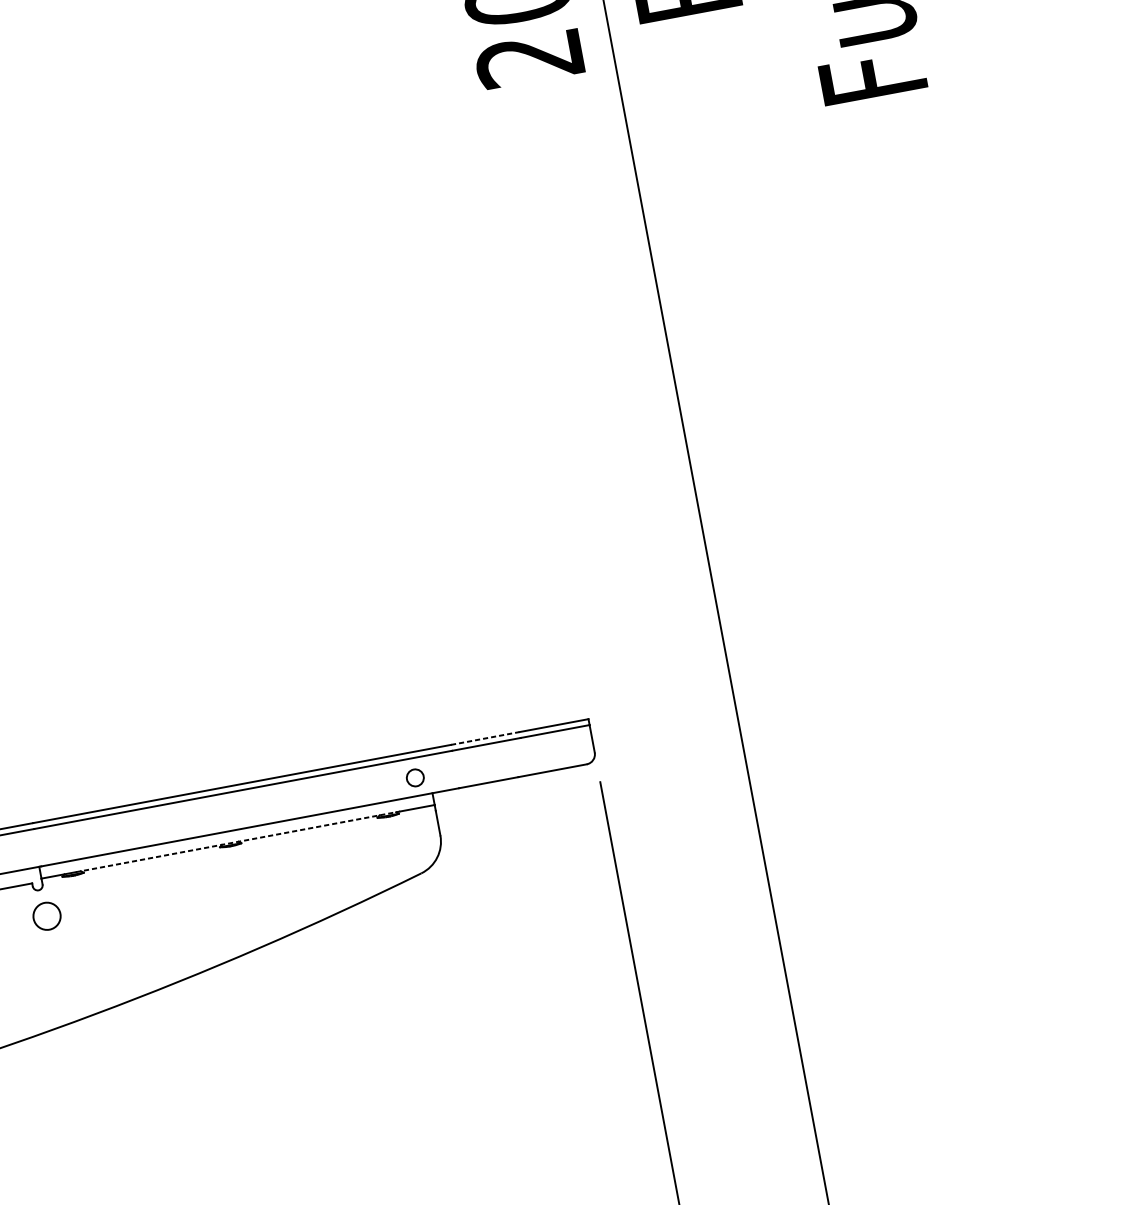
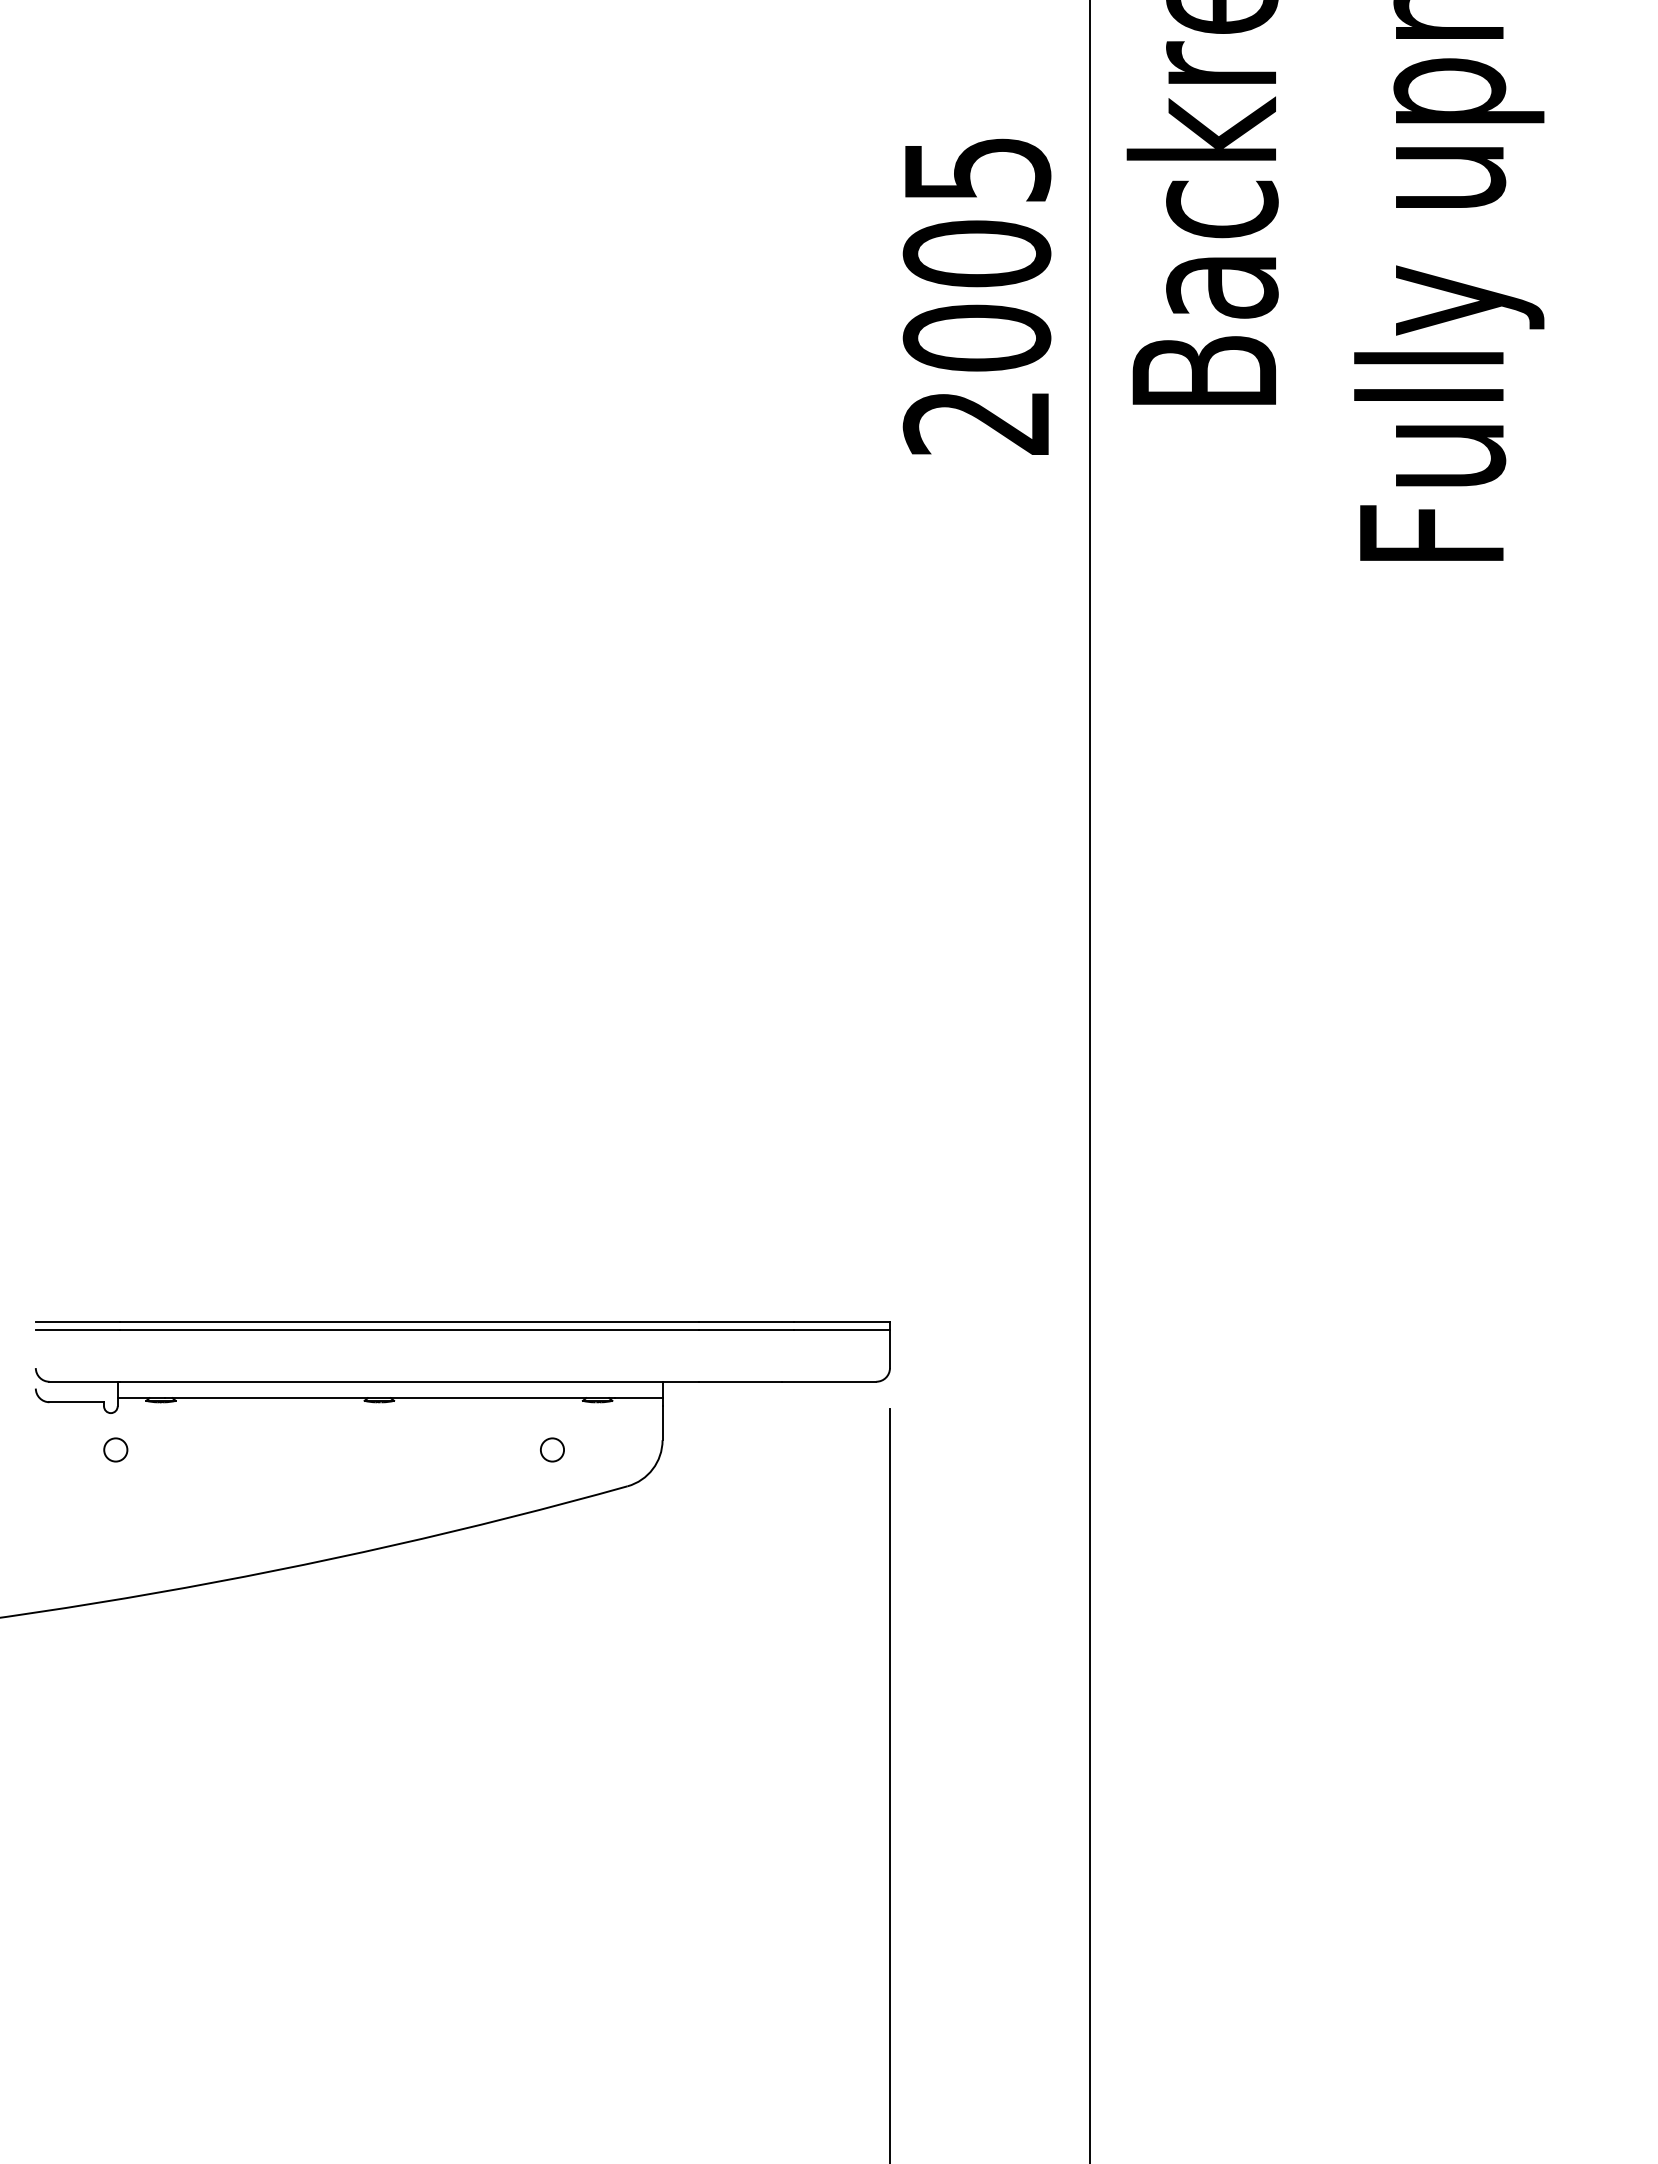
line: (485, 738) -> (747, 1321), dashed -> solid
circle: (415, 777) -> (552, 1449), moved
line: (238, 842) -> (390, 1398), dashed -> solid
circle: (46, 915) -> (115, 1449), size x0.62

